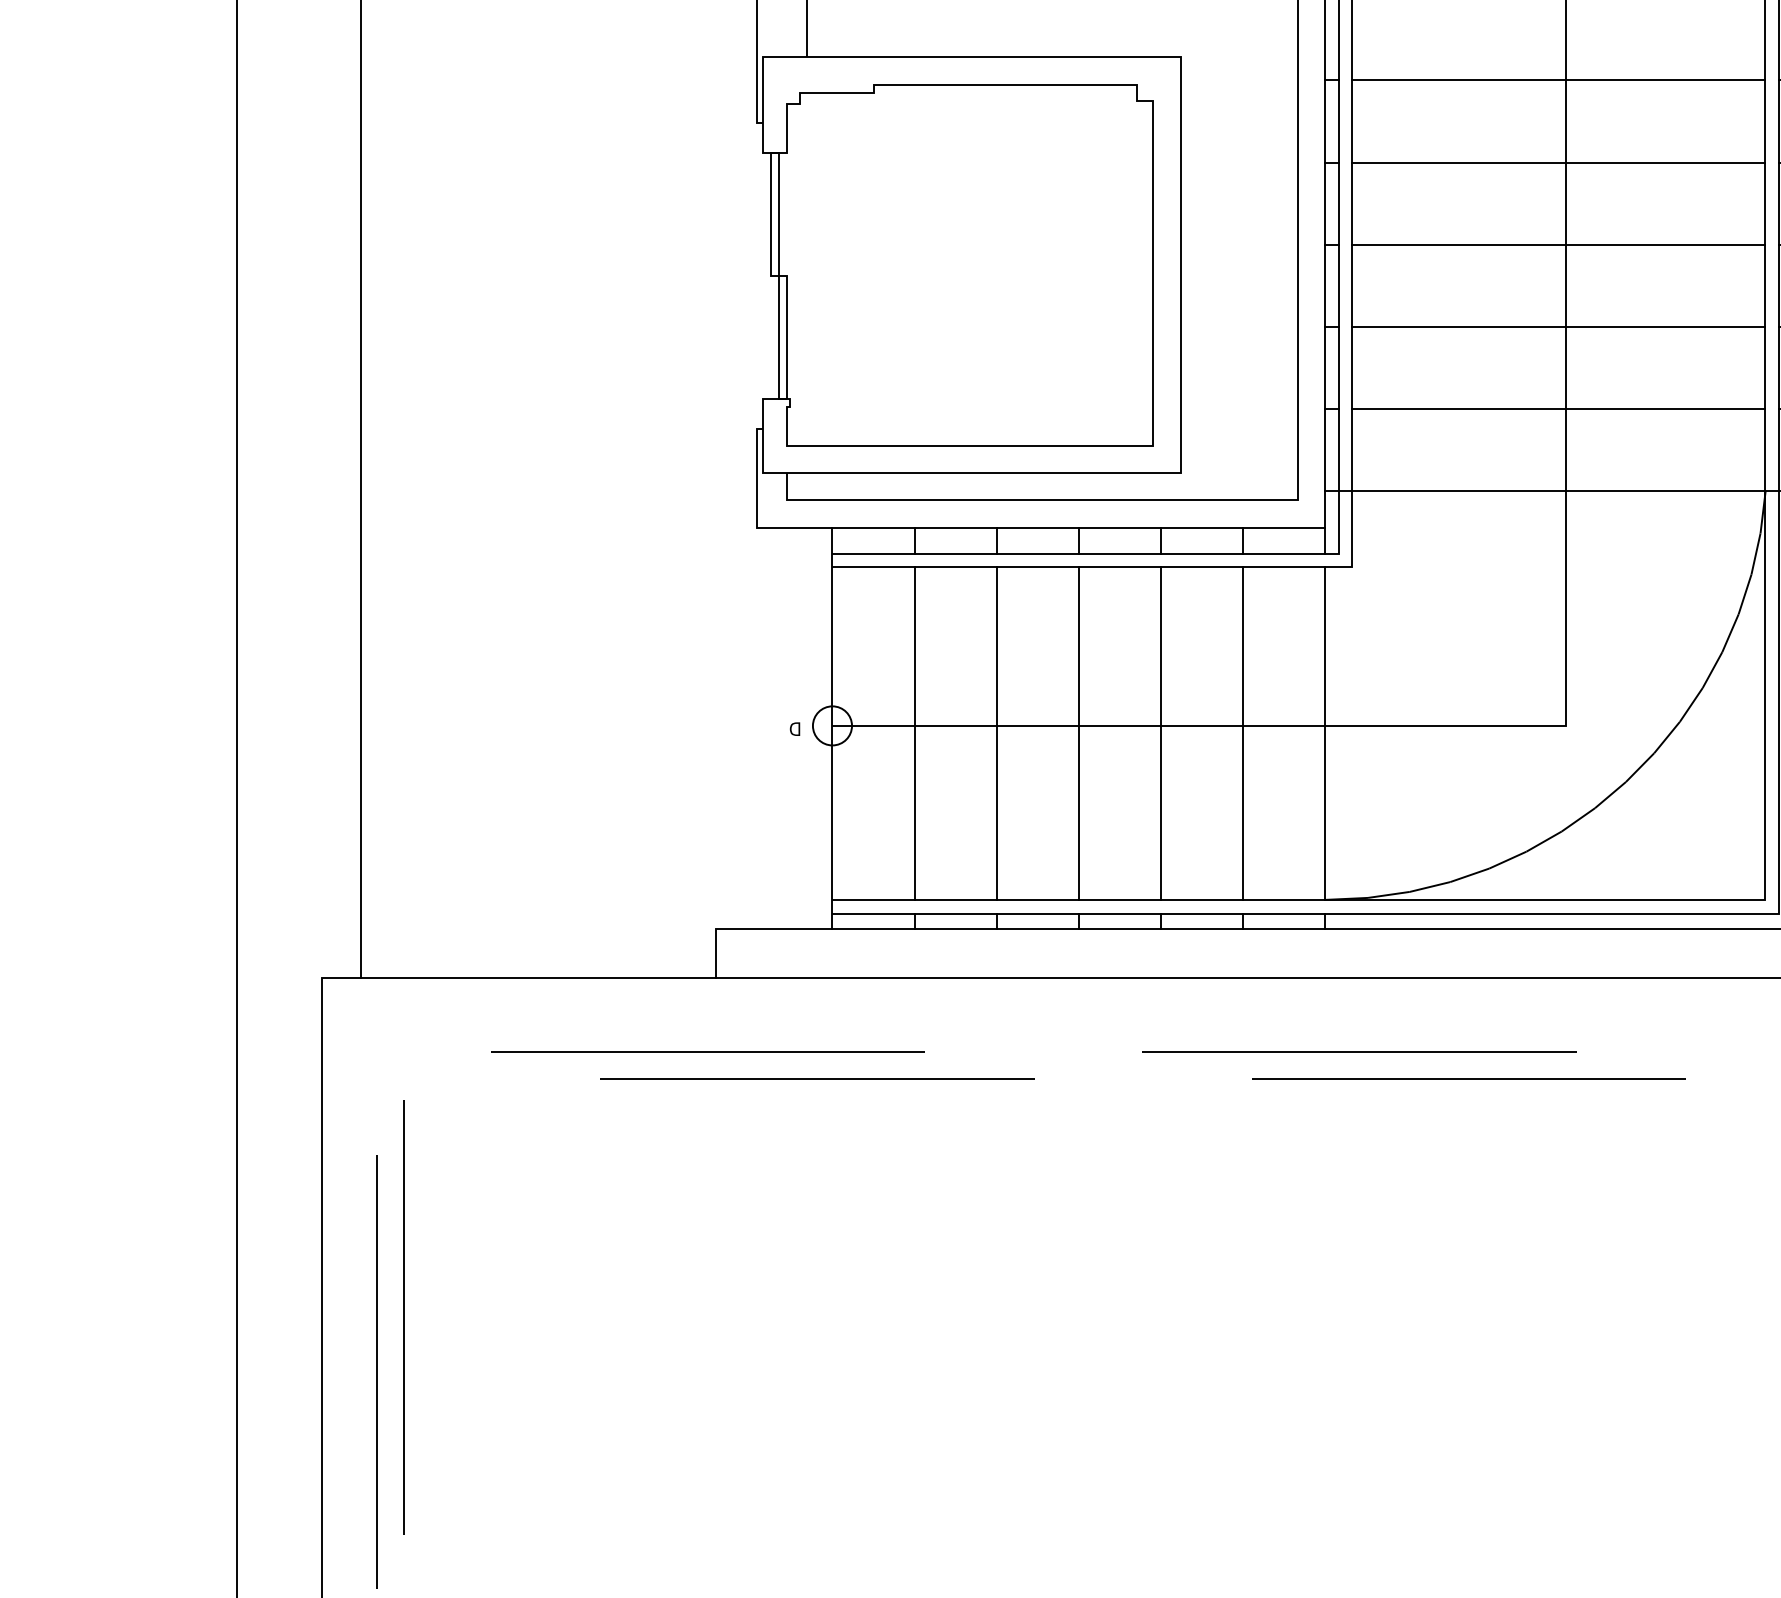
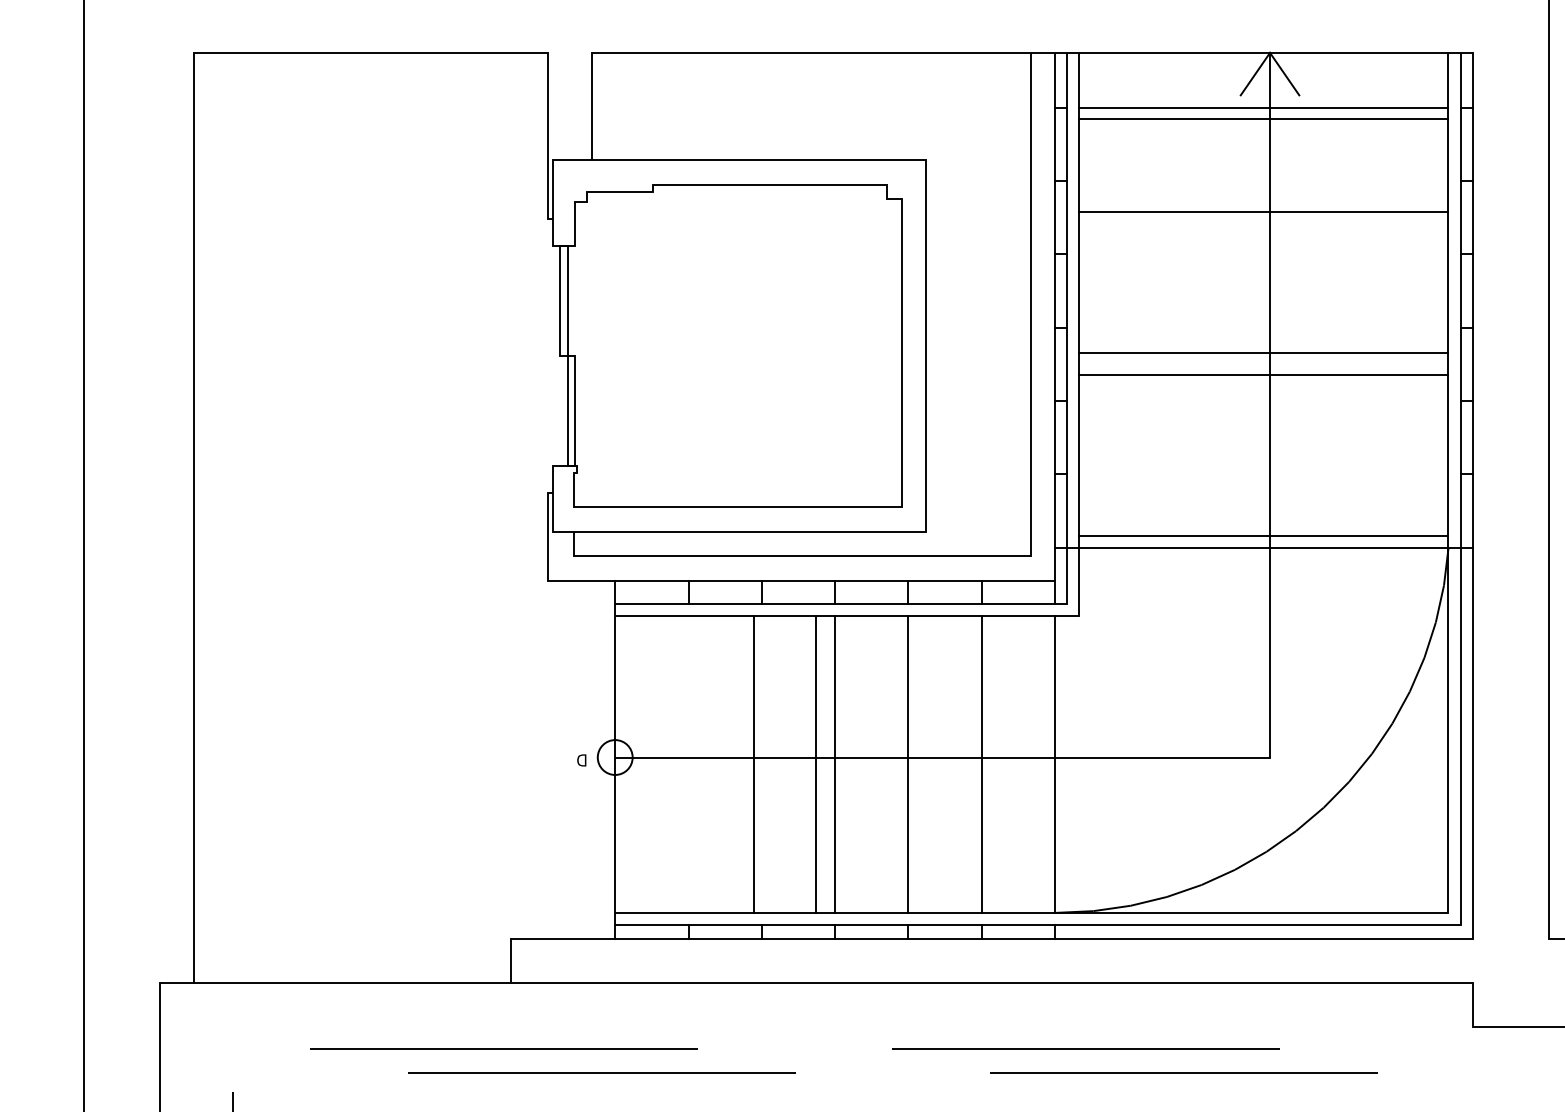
line: (1558, 80) -> (1263, 118), moved
line: (1558, 162) -> (1263, 211), moved
line: (1558, 244) -> (1263, 374), moved
line: (1558, 326) -> (1263, 352), moved
line: (1558, 408) -> (1263, 535), moved
line: (914, 733) -> (753, 764), moved
line: (996, 733) -> (816, 764), moved

